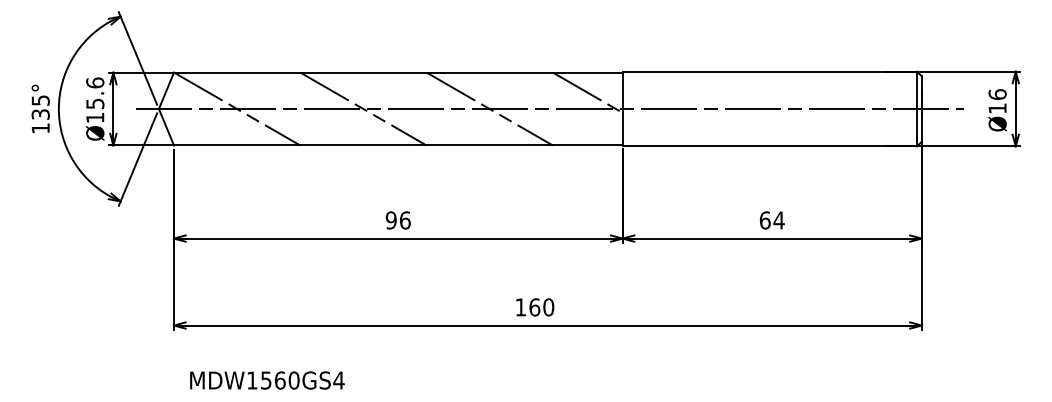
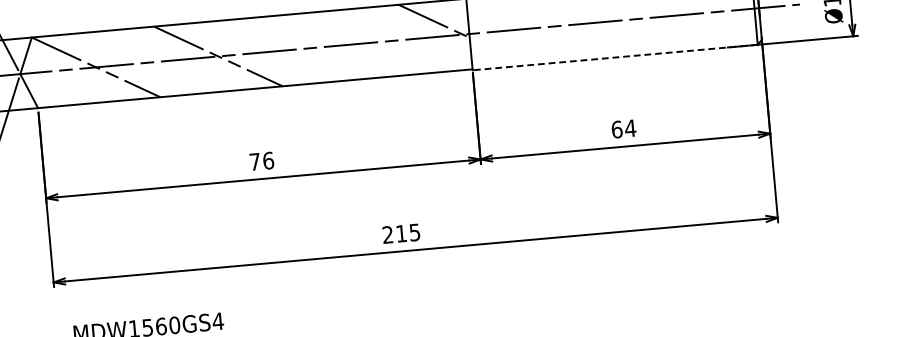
line: (489, 108) -> (340, 45), removed
line: (769, 146) -> (614, 57), solid -> dashed
text: (390, 220) -> (254, 162), 96 -> 76
text: (534, 307) -> (401, 233), 160 -> 215

